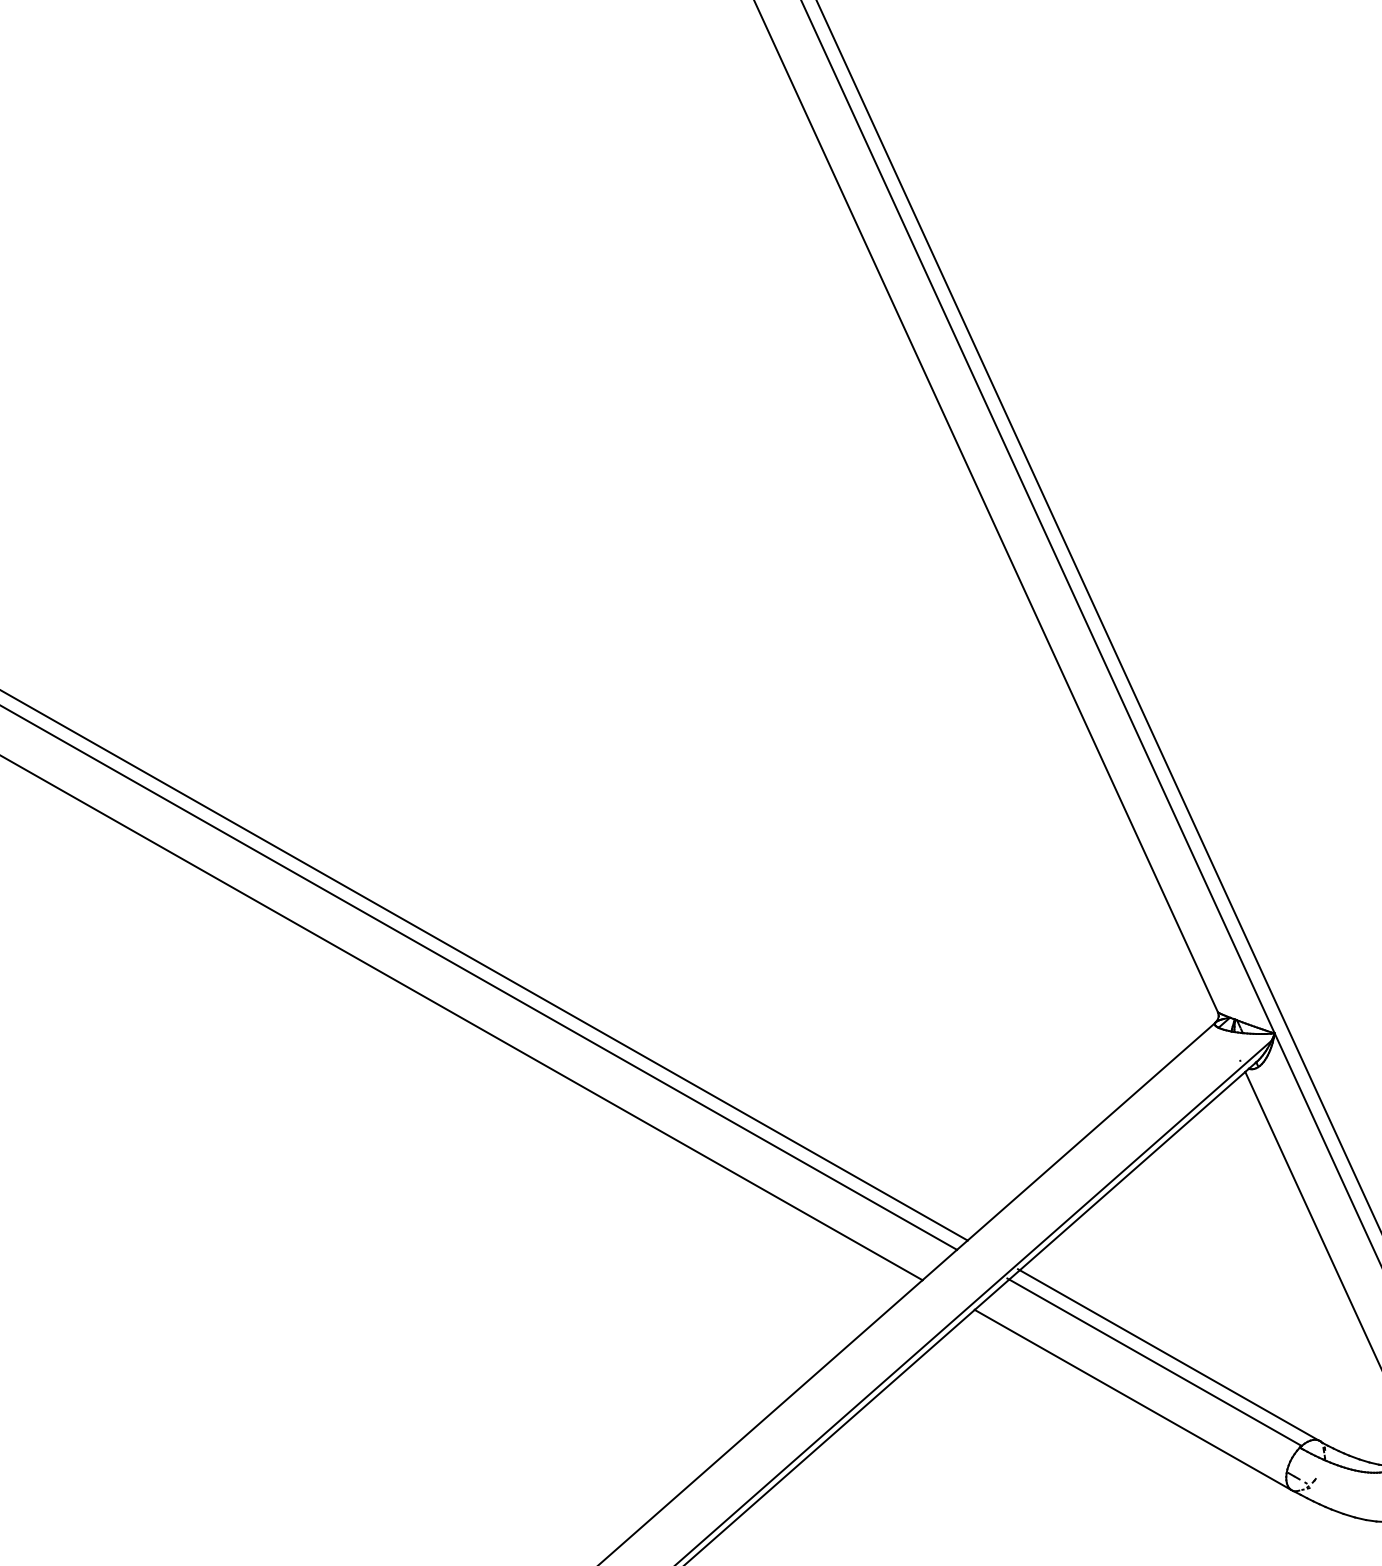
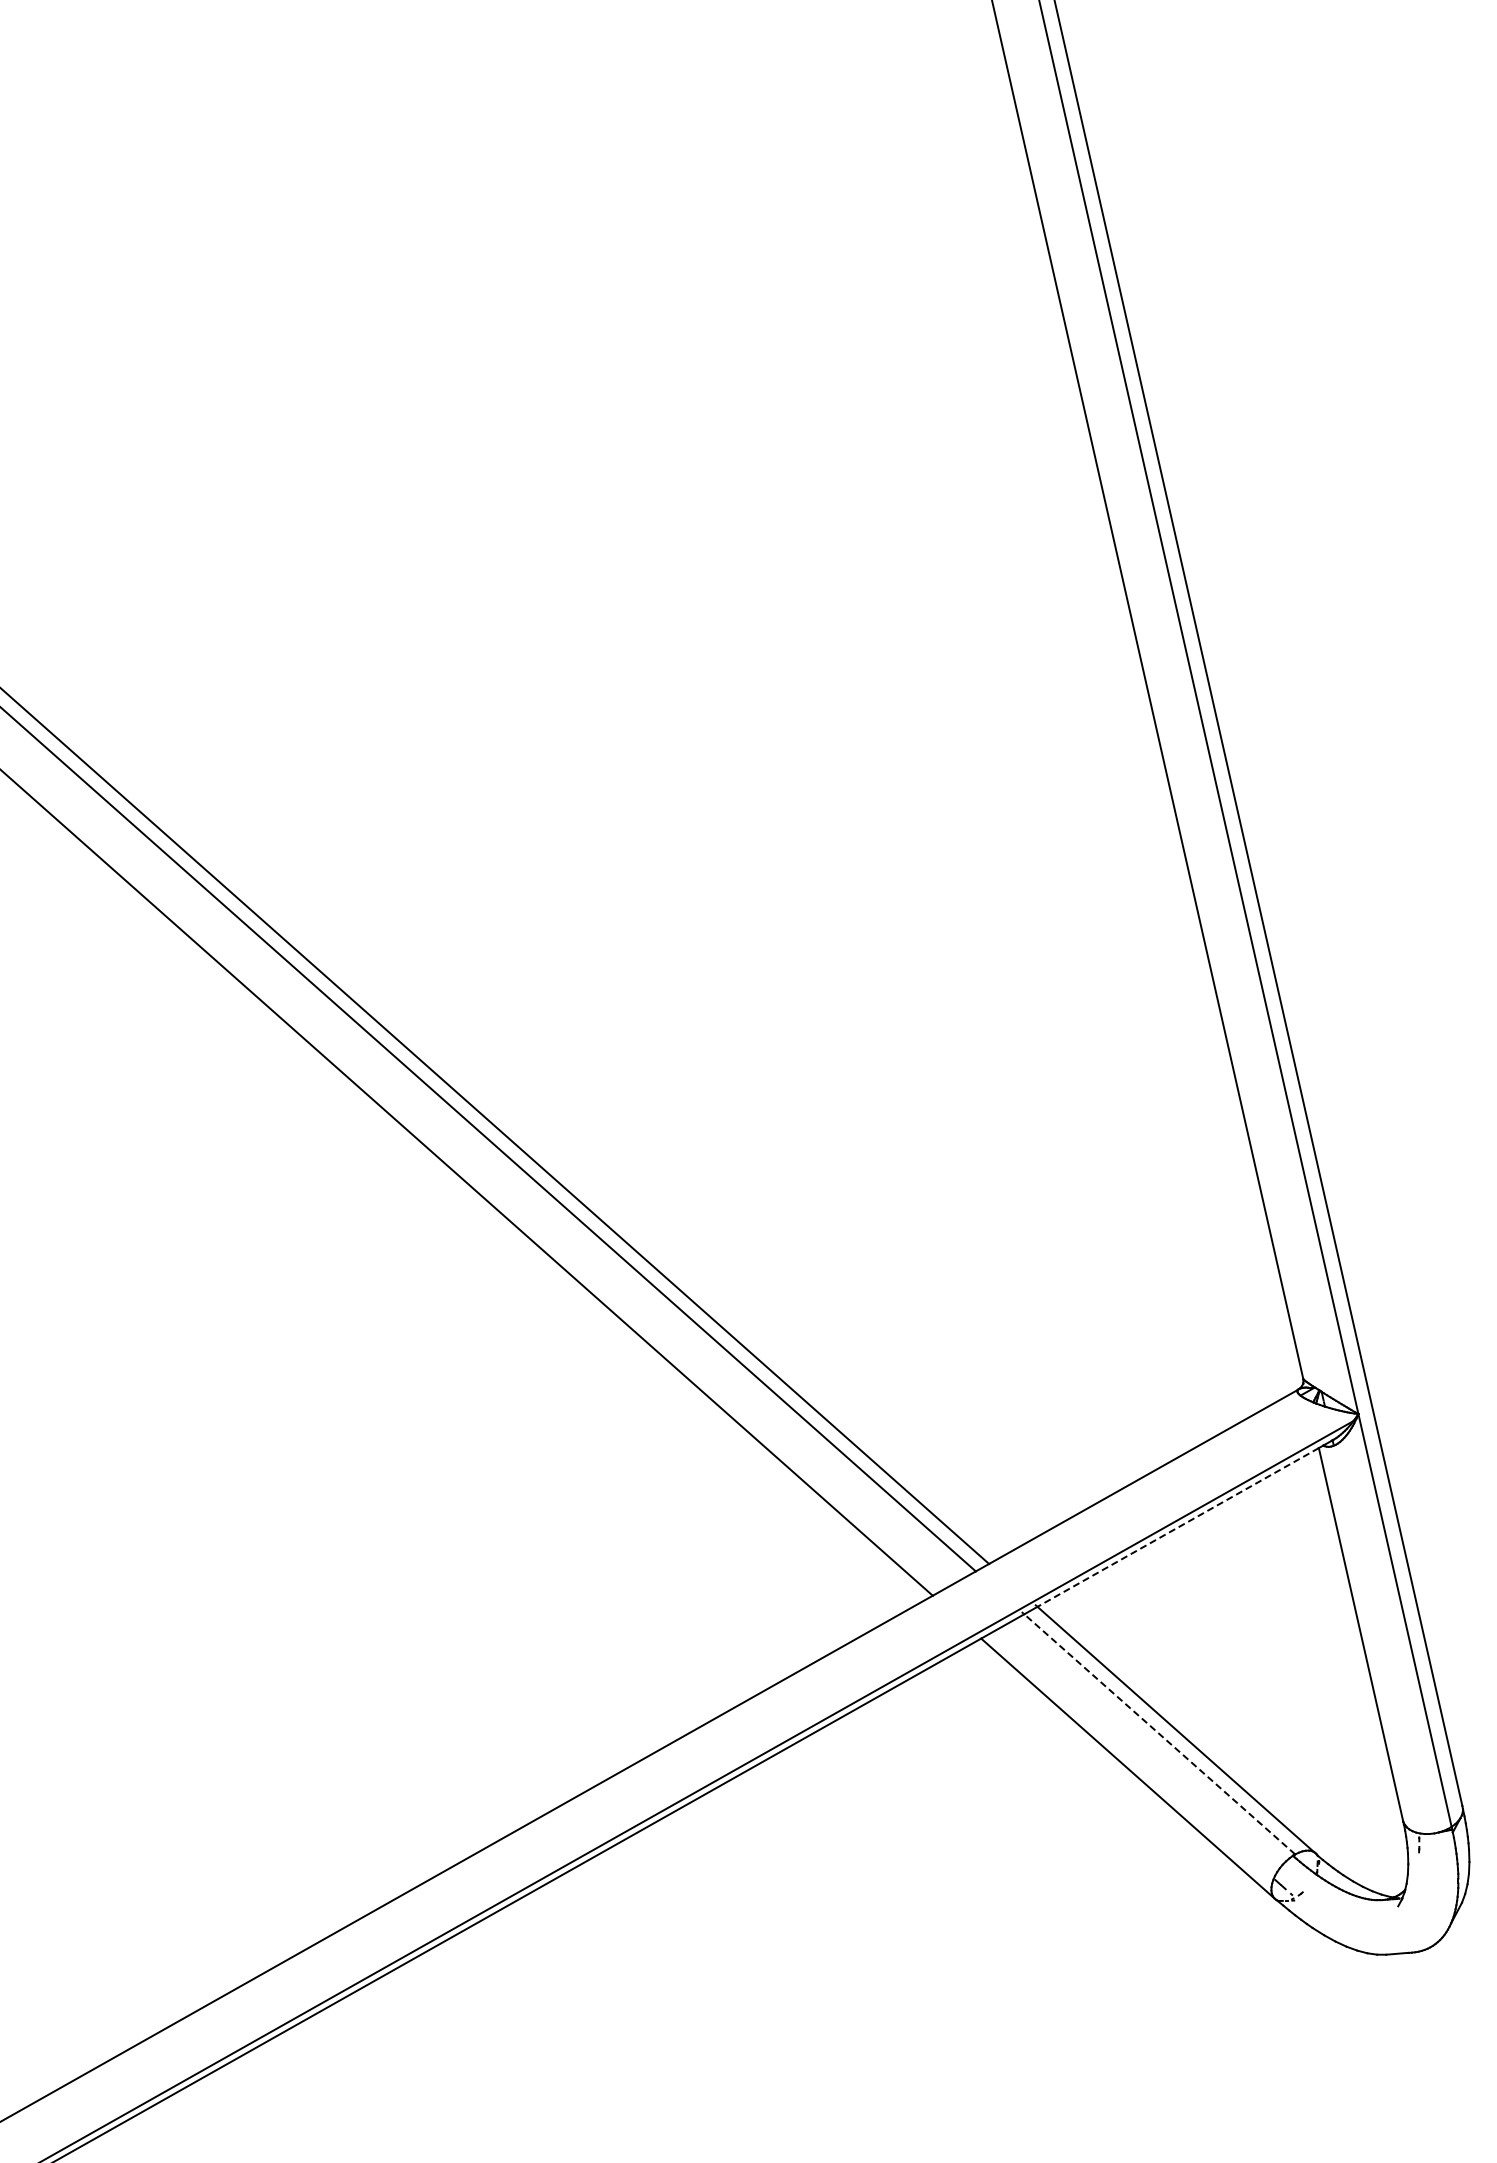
line: (1132, 1171) -> (1178, 1527), solid -> dashed
line: (1155, 1362) -> (1159, 1734), solid -> dashed

